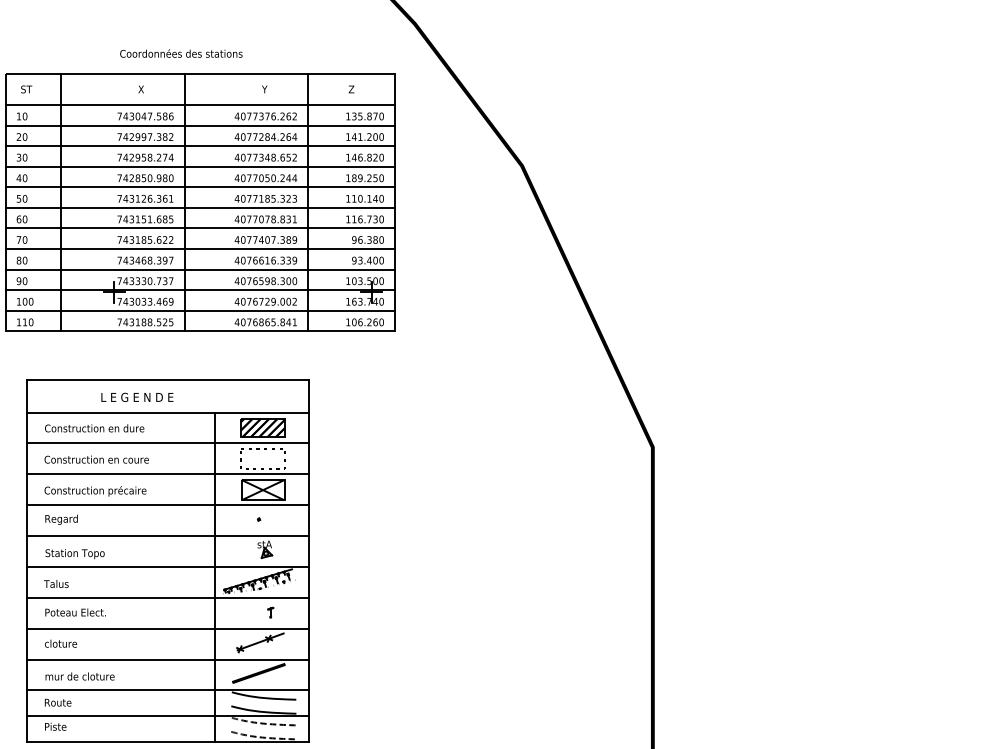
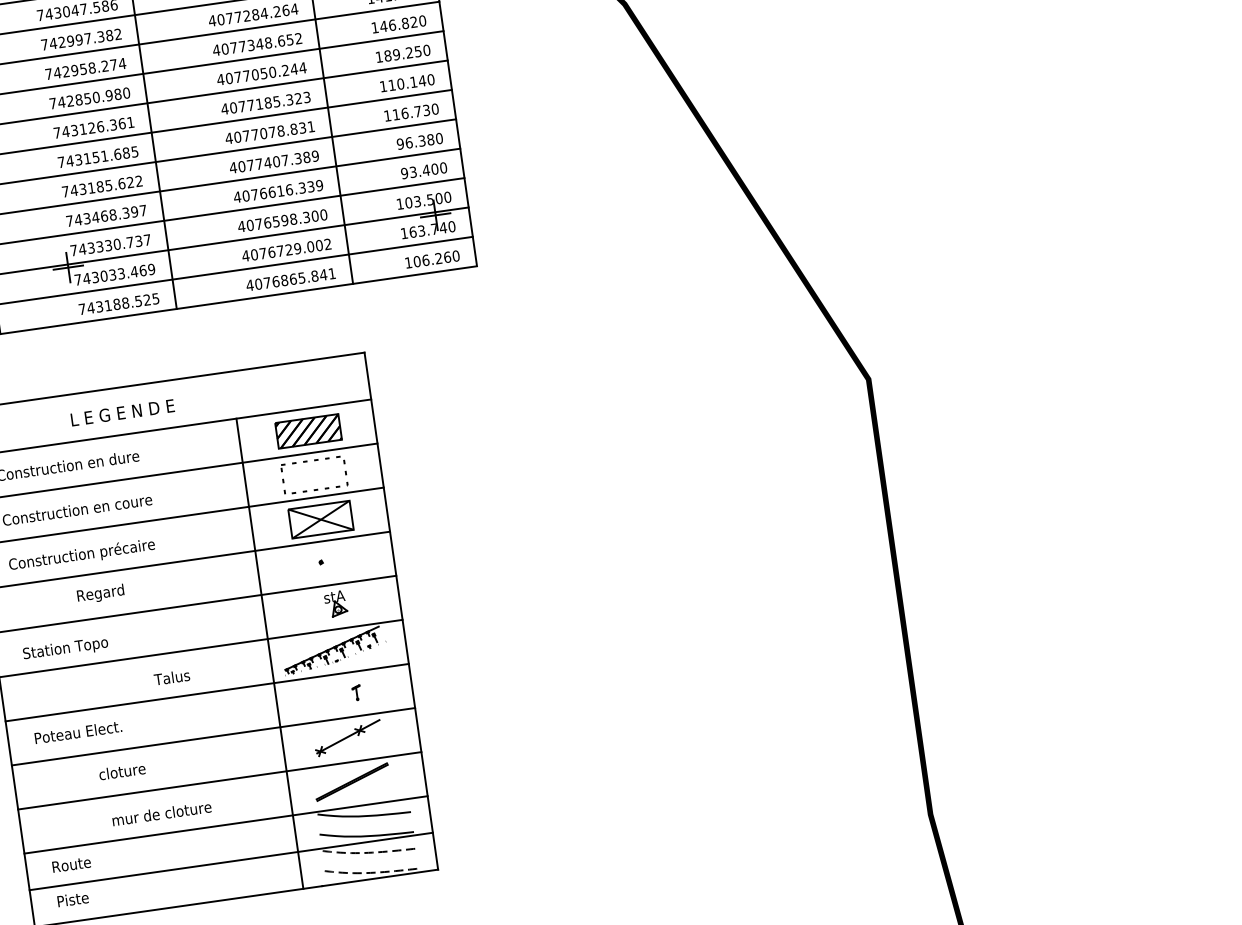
text: (61, 519) -> (100, 593), moved
text: (56, 583) -> (172, 676), moved
text: (61, 643) -> (122, 771), moved
text: (79, 676) -> (161, 813), moved

